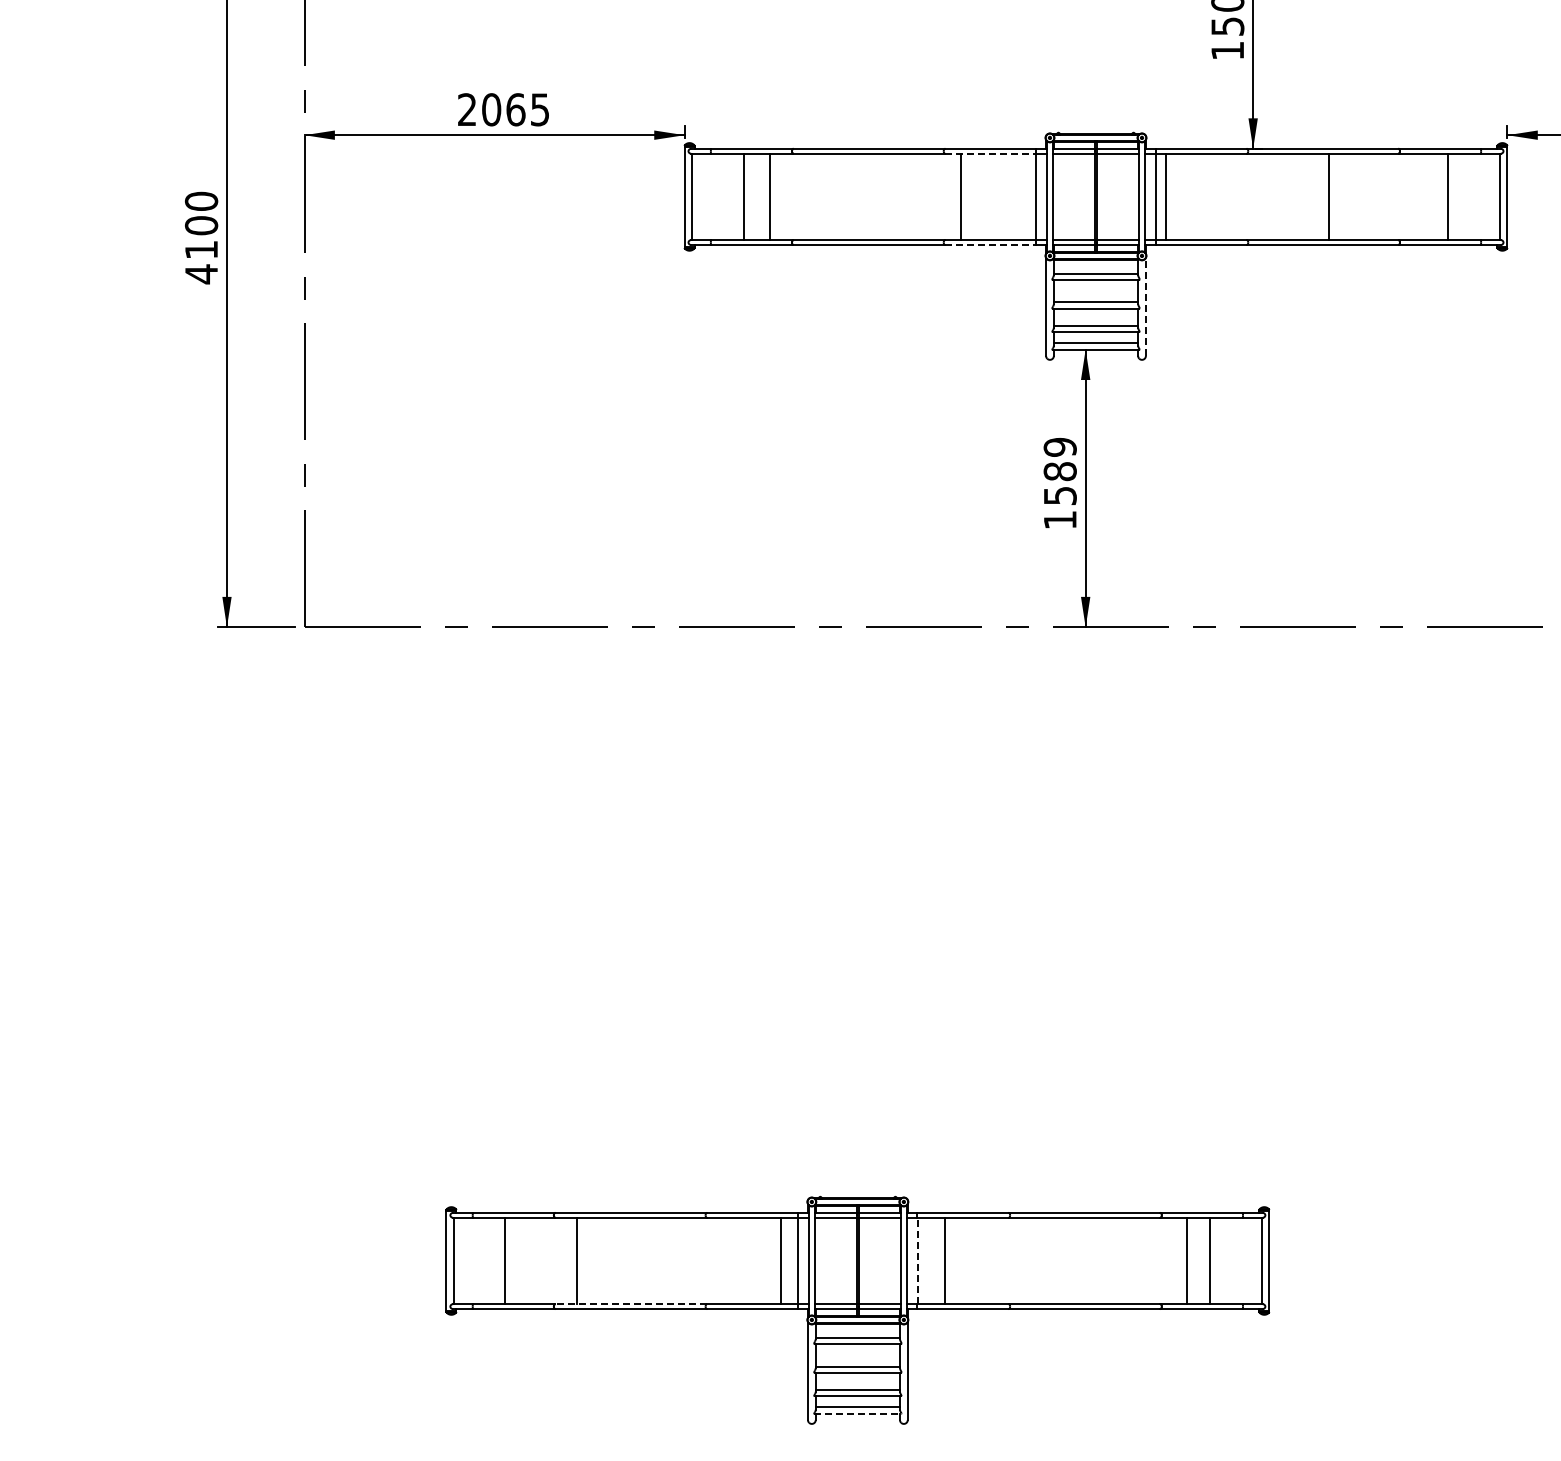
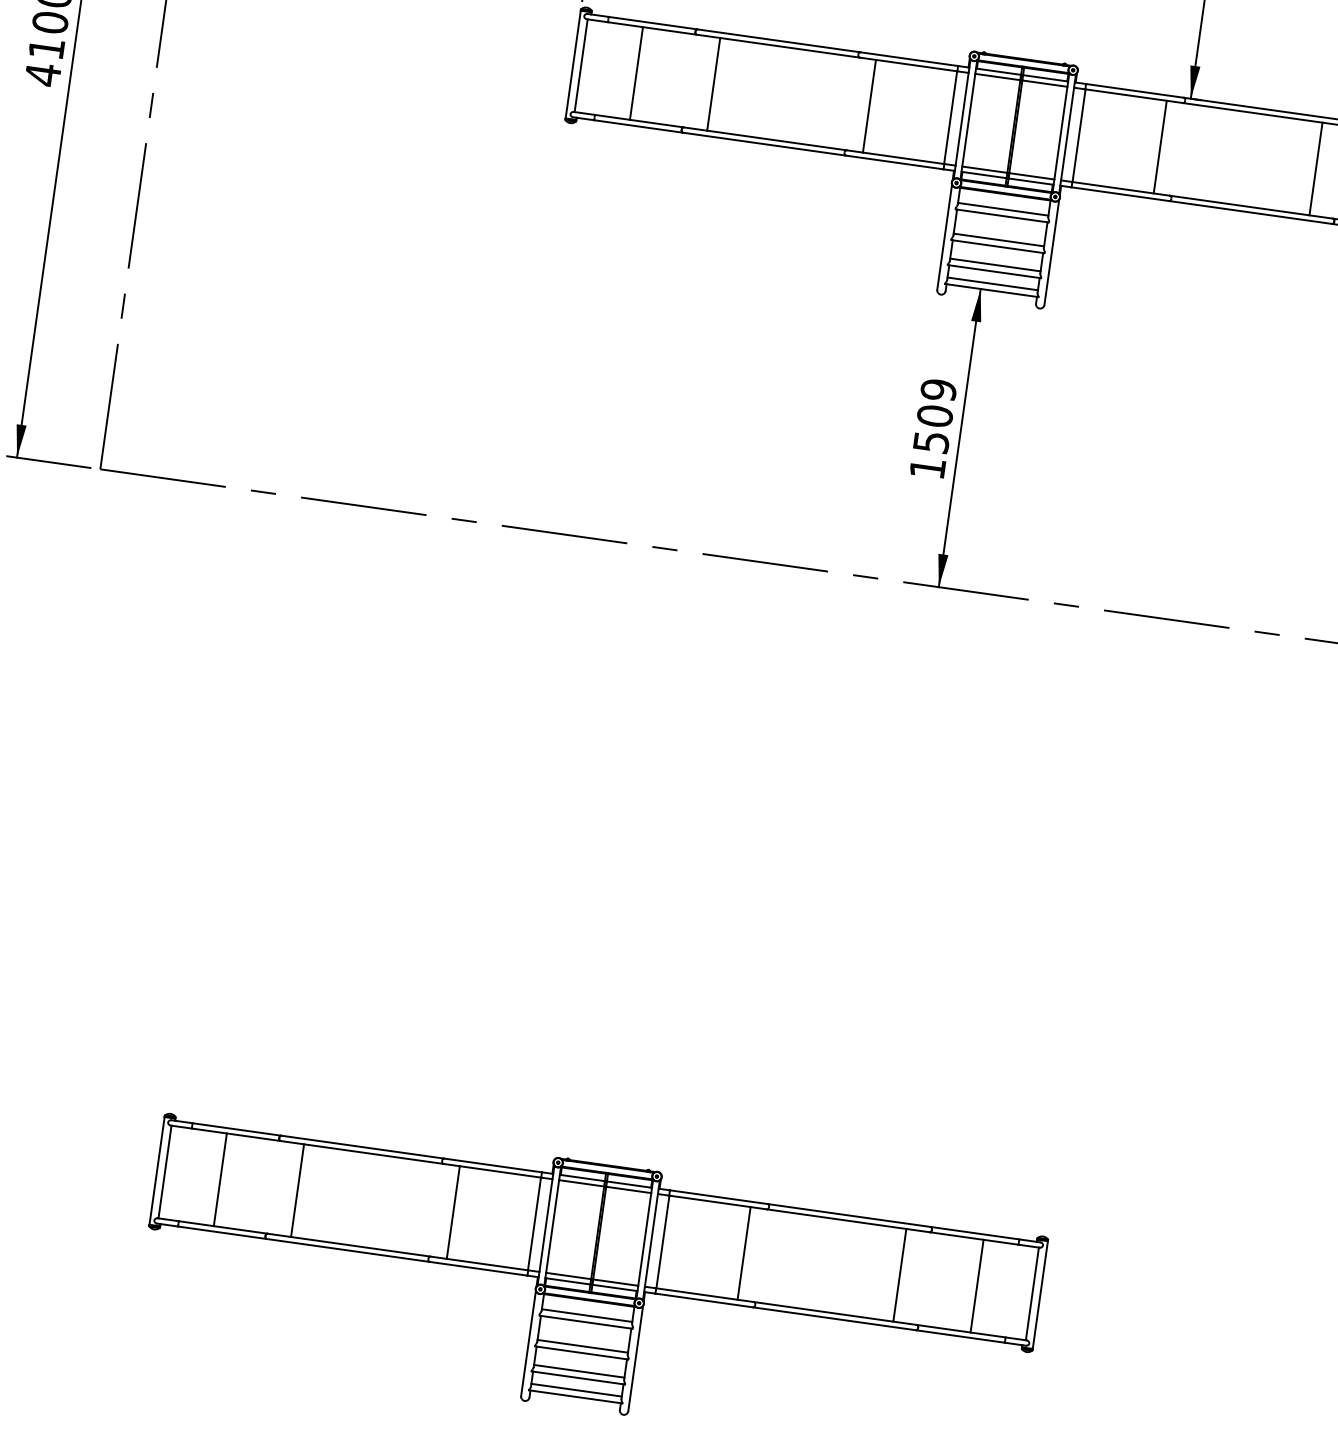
line: (990, 153) -> (908, 64), dashed -> solid
line: (770, 196) -> (713, 83), moved
line: (1166, 196) -> (1160, 146), moved
line: (1328, 196) -> (1316, 168), moved
line: (990, 245) -> (894, 162), dashed -> solid
line: (1145, 306) -> (1051, 251), dashed -> solid
text: (1059, 471) -> (934, 415), 1589 -> 1509
line: (781, 1260) -> (453, 1212), moved
line: (917, 1260) -> (662, 1241), dashed -> solid
line: (945, 1260) -> (744, 1252), moved
line: (1187, 1260) -> (900, 1274), moved
line: (631, 1304) -> (349, 1245), dashed -> solid
line: (858, 1413) -> (576, 1396), dashed -> solid

